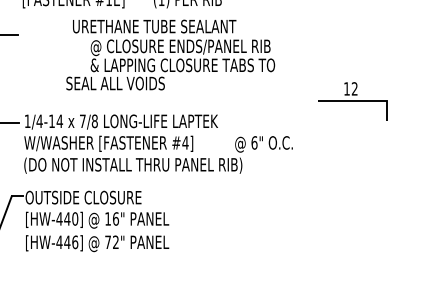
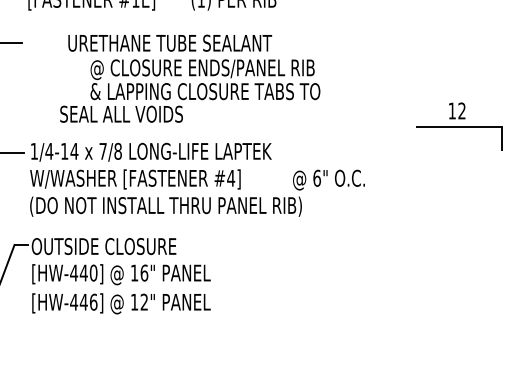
text: (170, 54) -> (189, 78), moved
part: (352, 101) -> (459, 126), moved
text: (107, 241) -> (133, 301), 72" -> 12"

